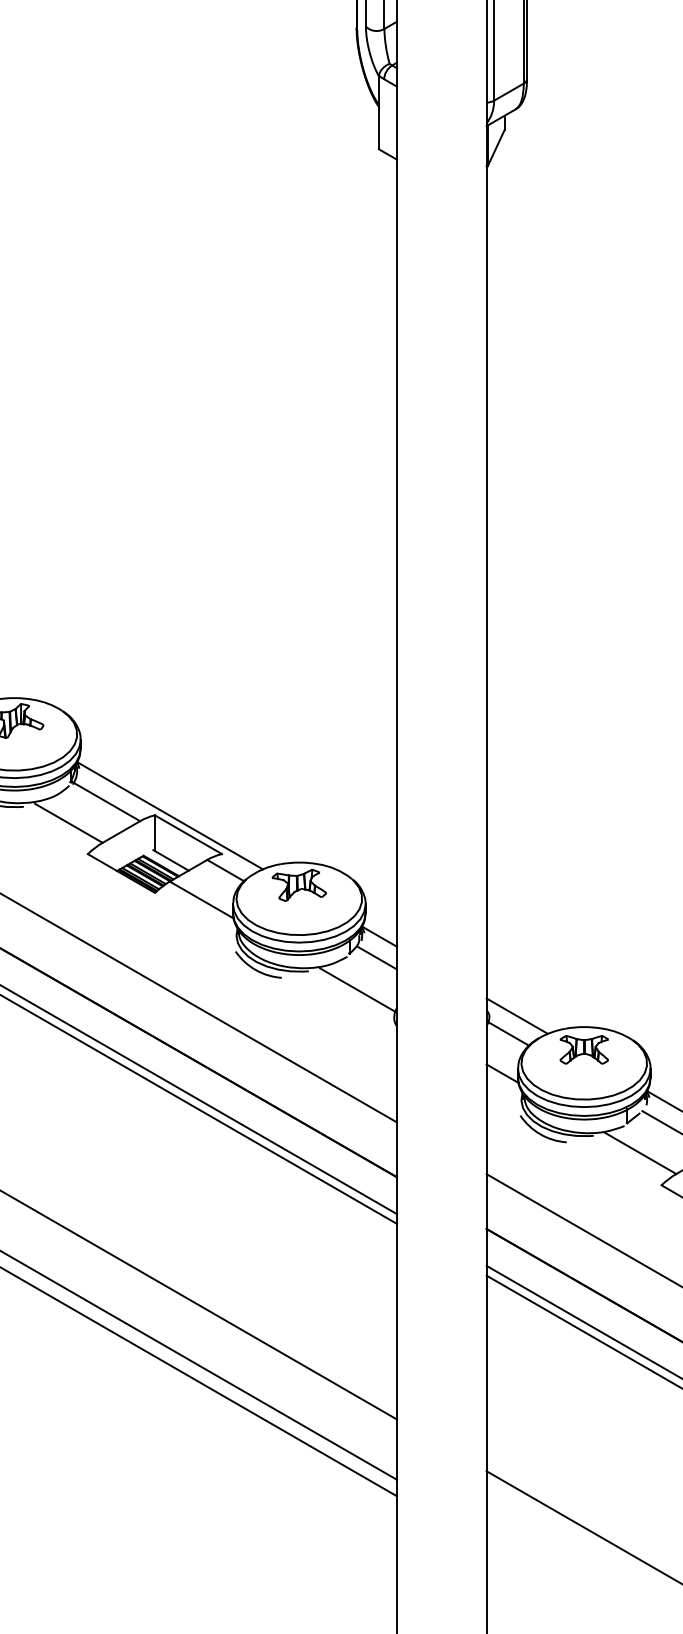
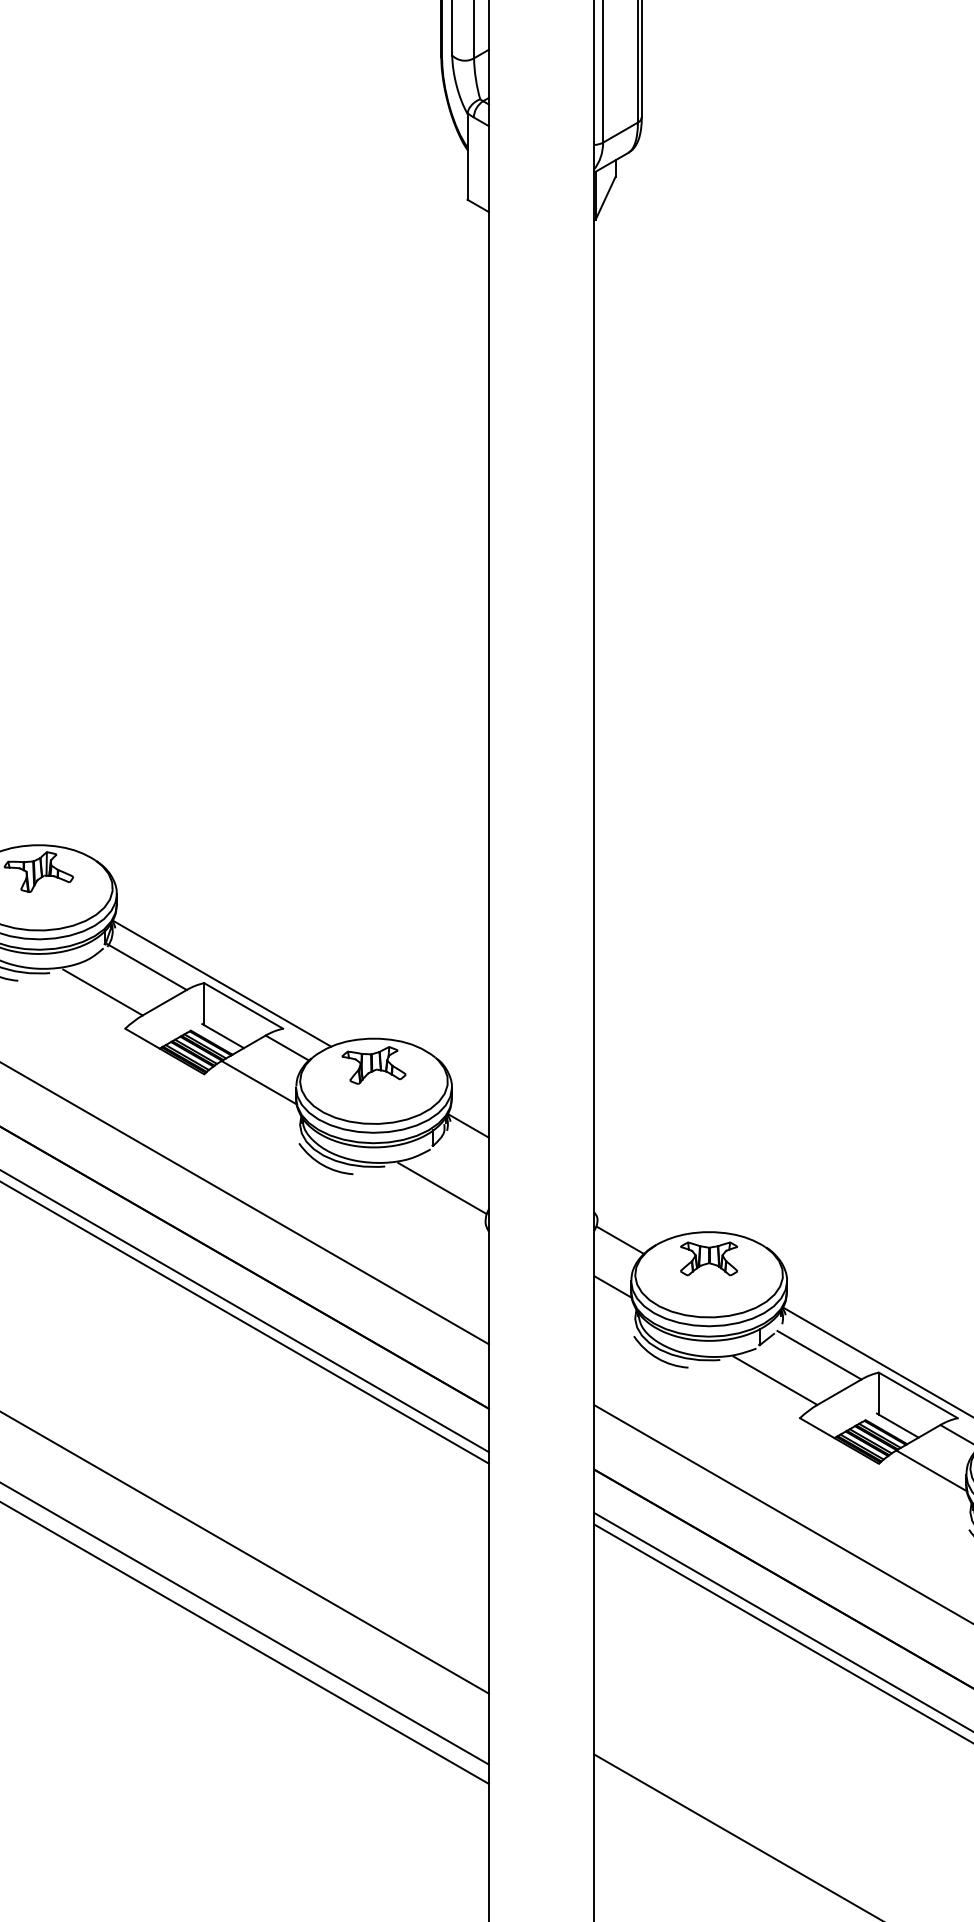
line: (377, 957) -> (465, 1150), removed
line: (517, 1016) -> (630, 1219), removed

